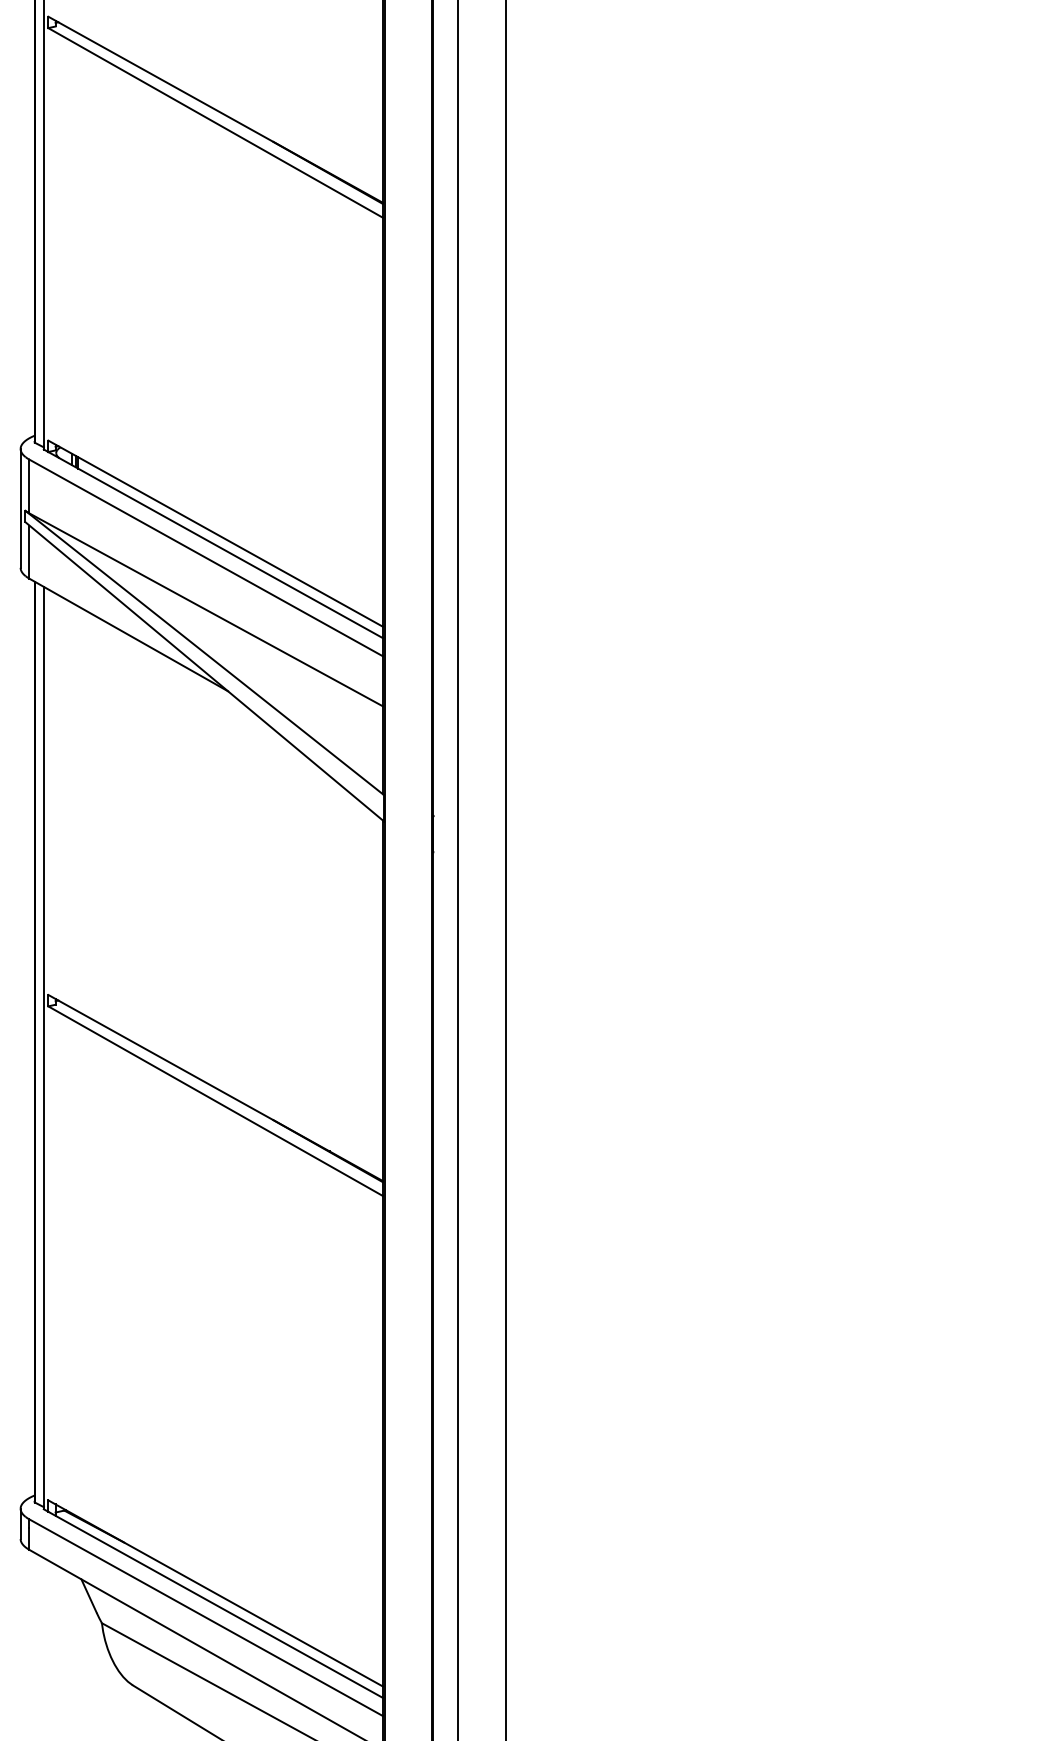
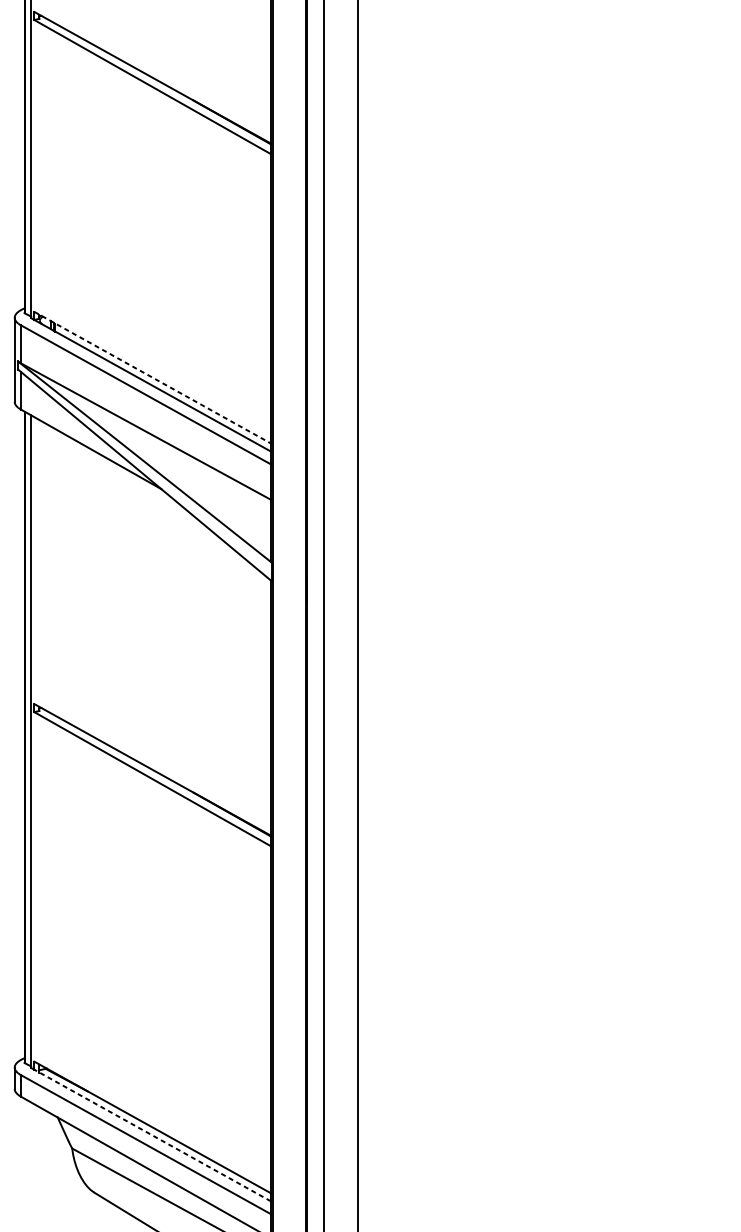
line: (216, 533) -> (153, 377), solid -> dashed
line: (215, 1604) -> (152, 1135), solid -> dashed

